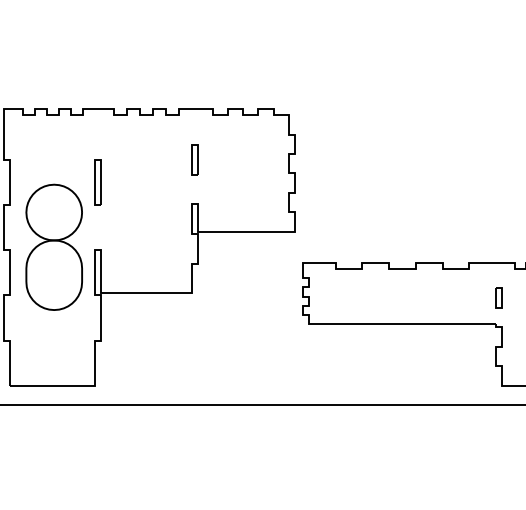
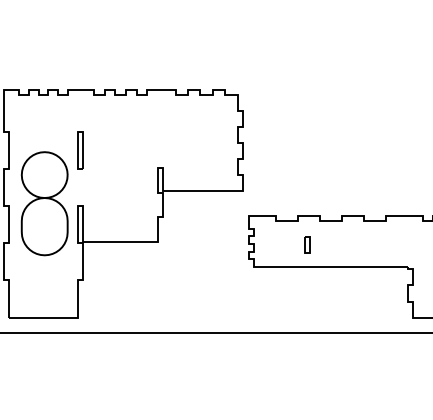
part: (194, 159) -> (160, 131), removed
part: (498, 296) -> (307, 244), moved

